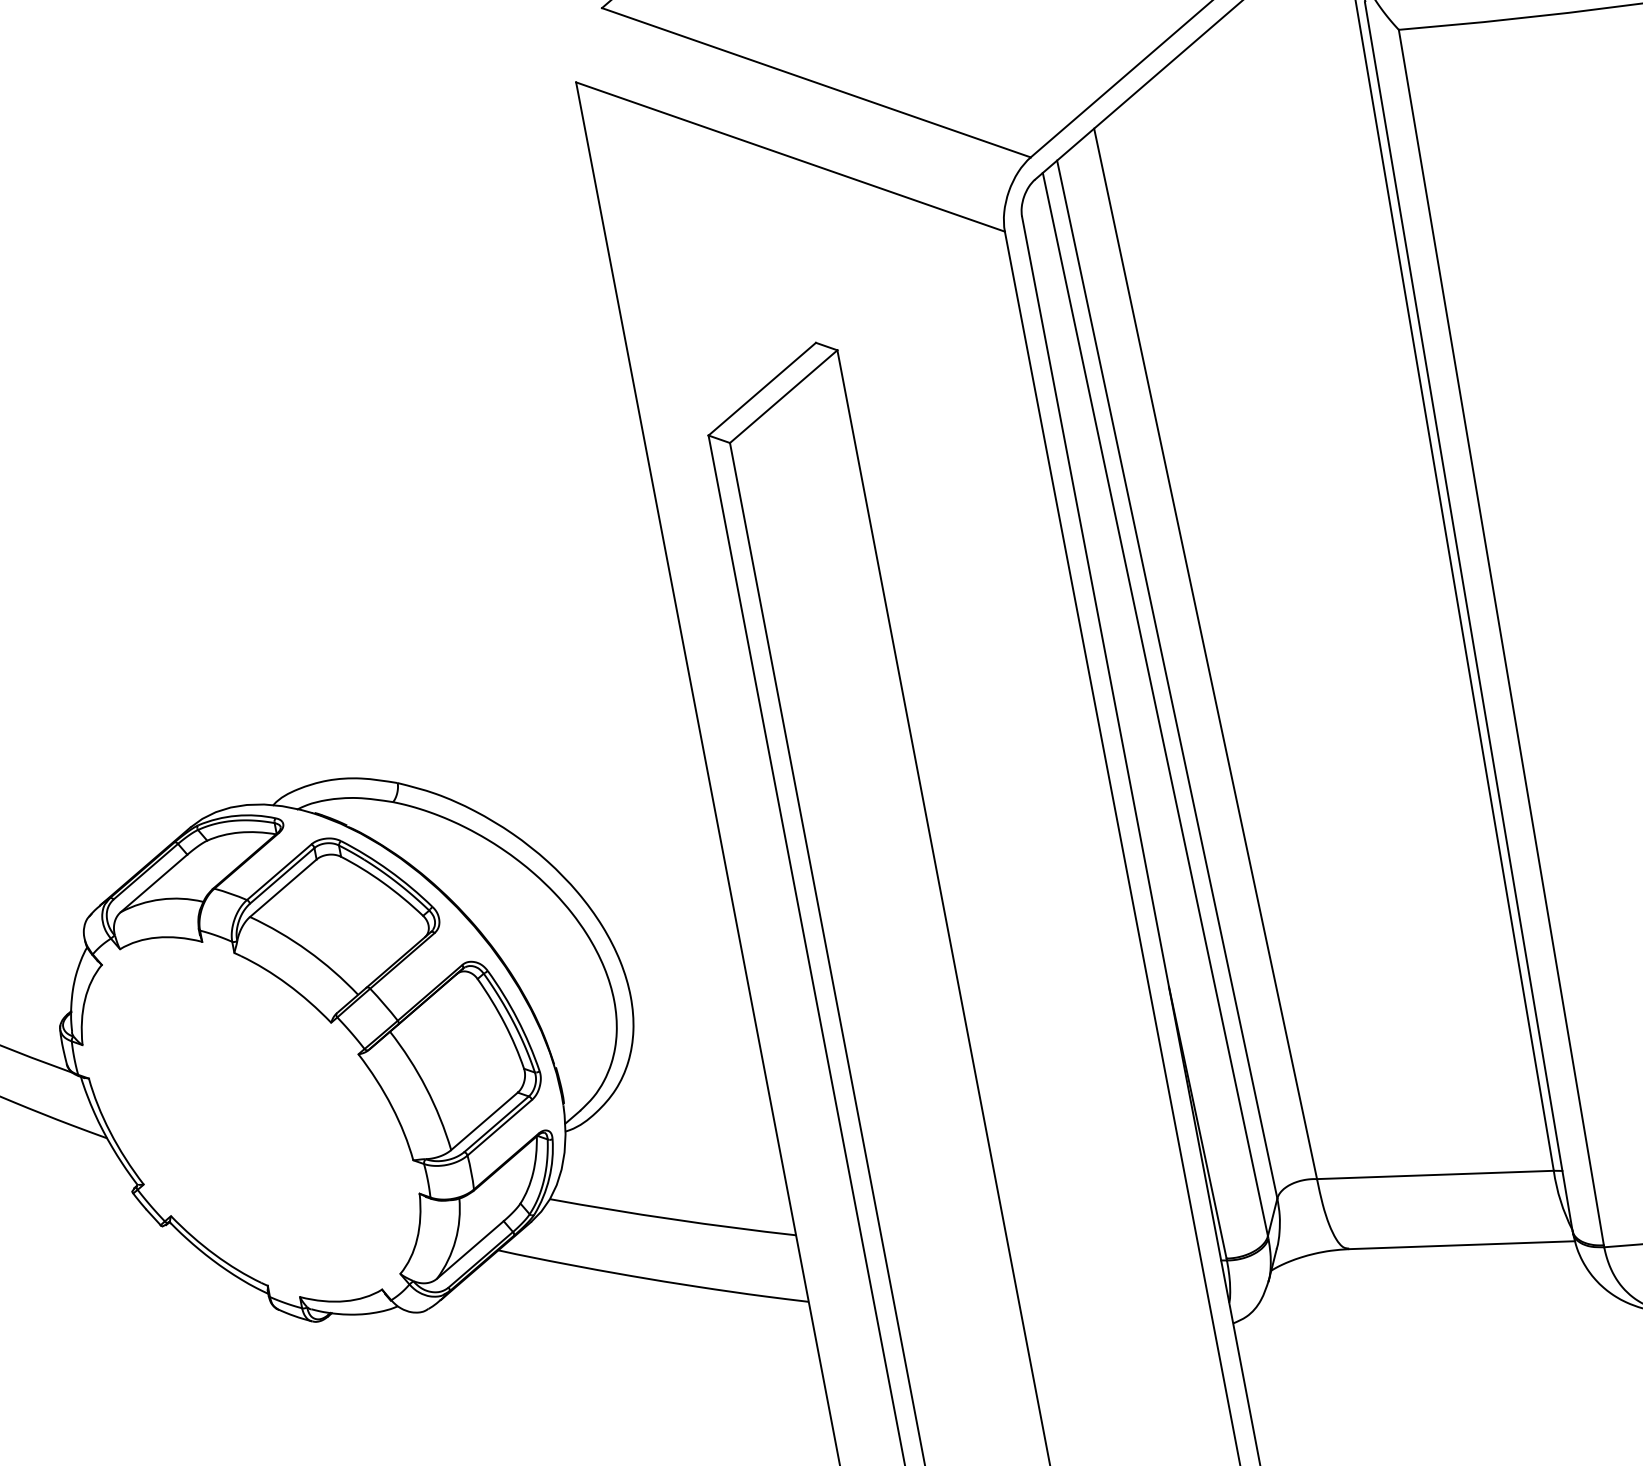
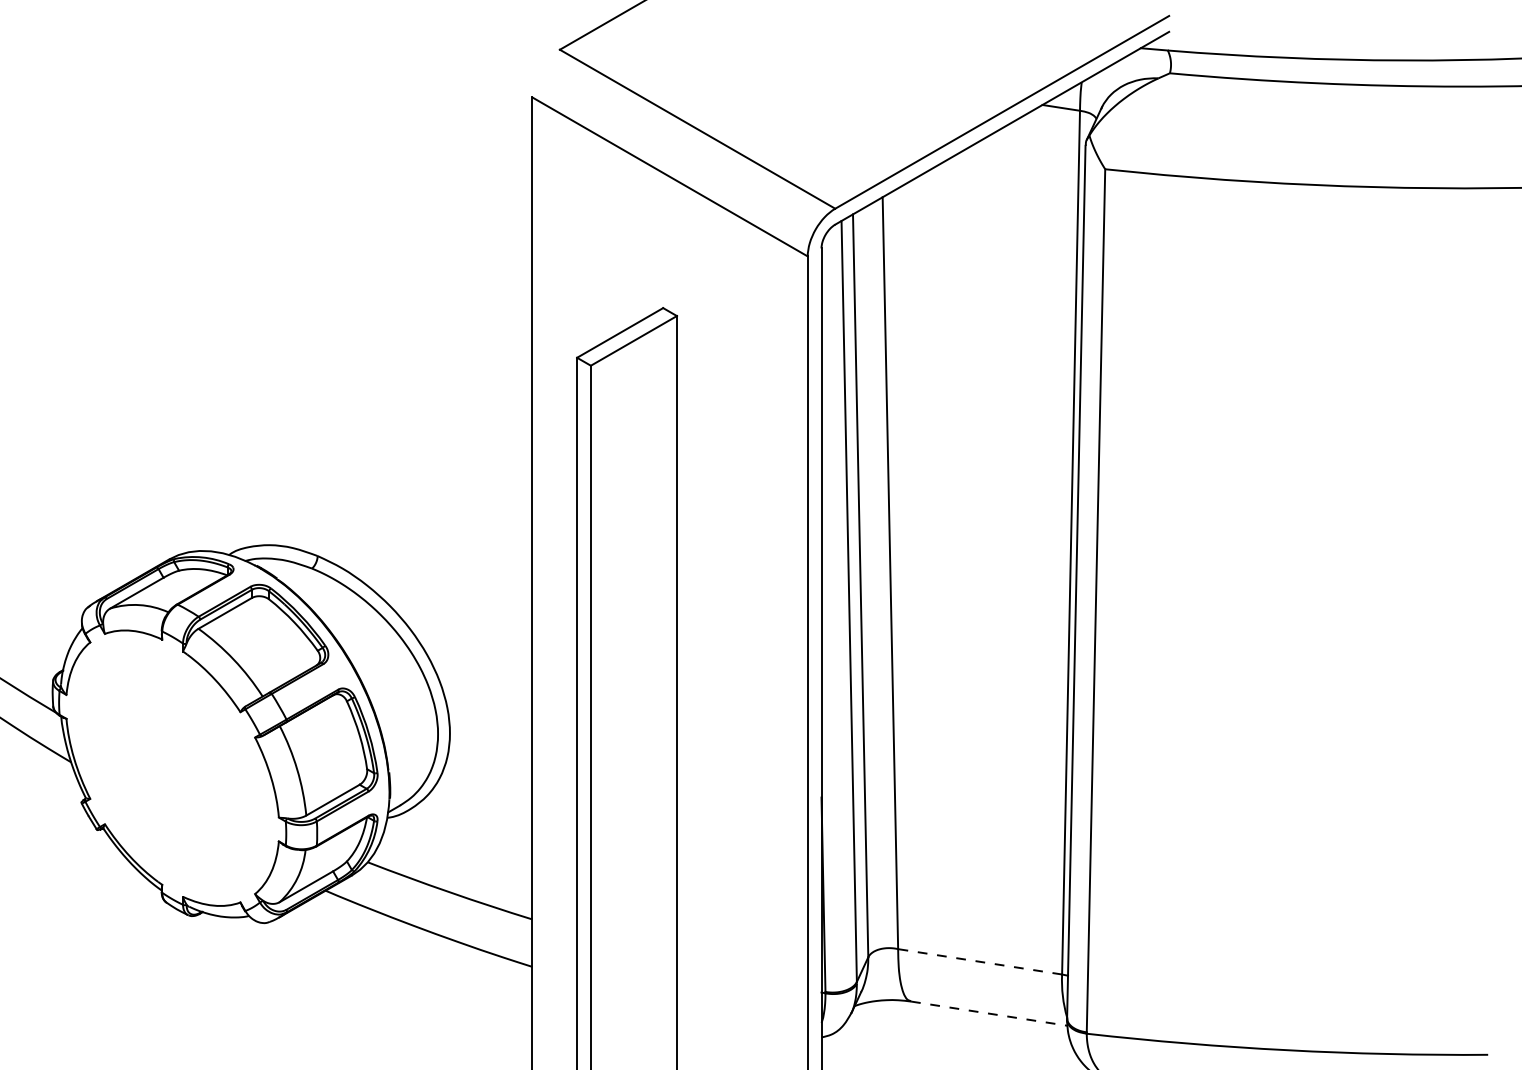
line: (1435, 1174) -> (980, 961), solid -> dashed
line: (1462, 1244) -> (989, 1013), solid -> dashed

